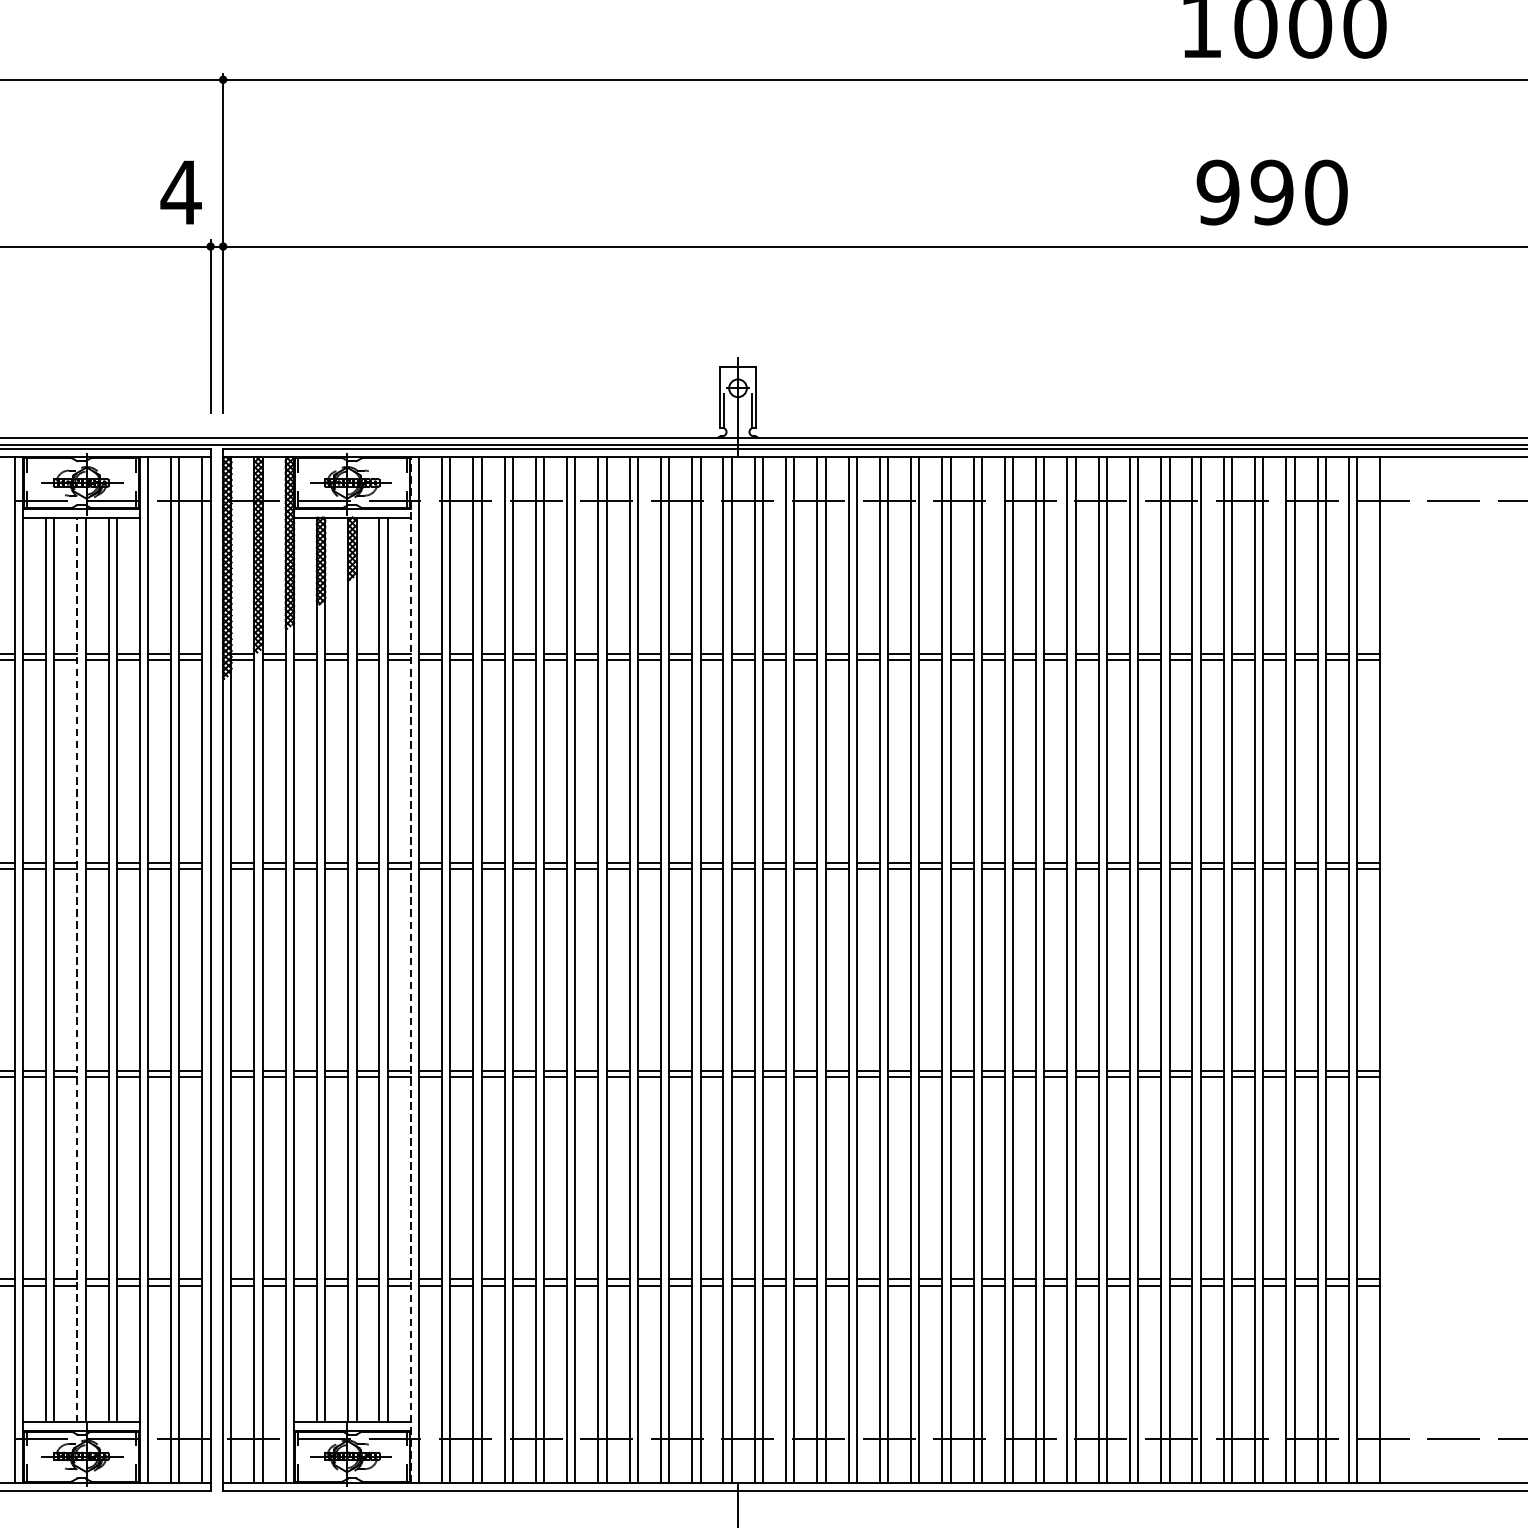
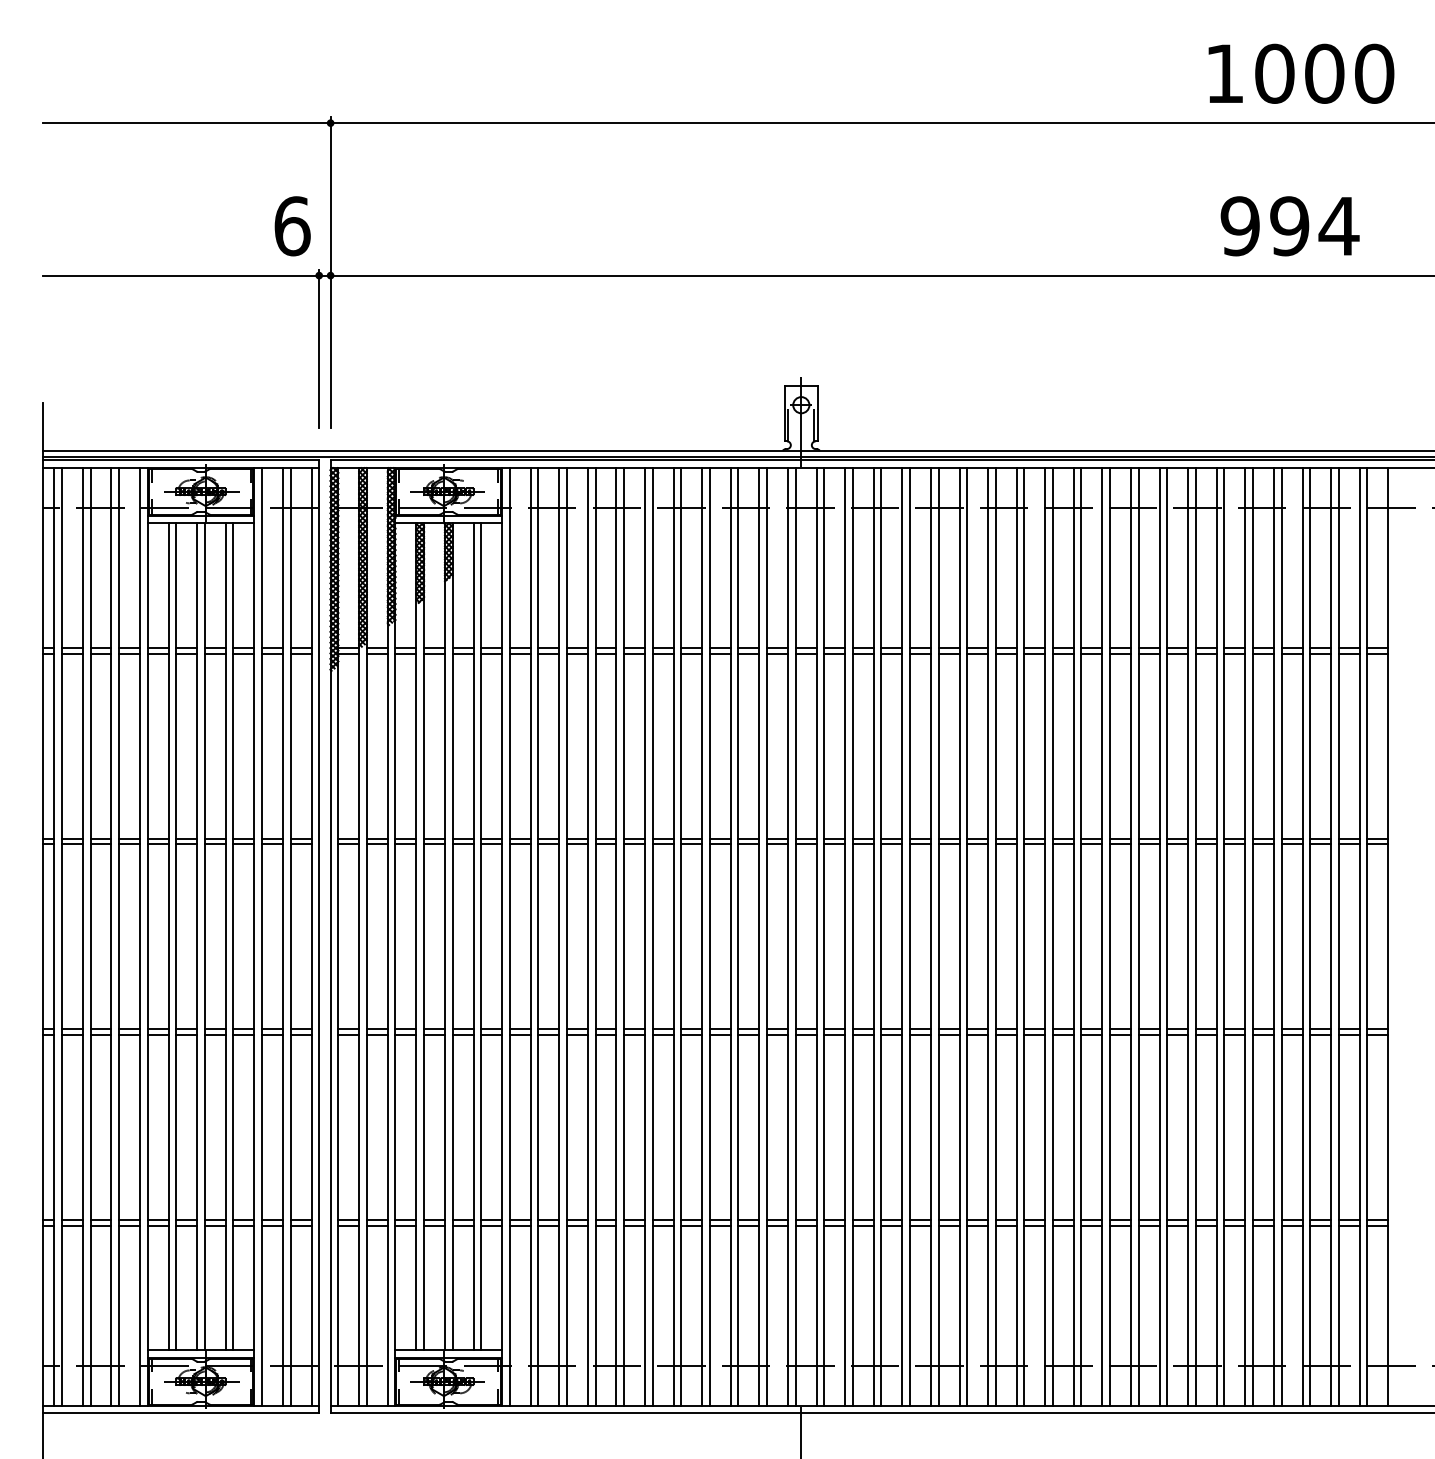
text: (181, 192) -> (292, 226), 4 -> 6
text: (1325, 192) -> (1338, 226), 990 -> 994
line: (77, 969) -> (197, 936), dashed -> solid
line: (411, 969) -> (502, 936), dashed -> solid

